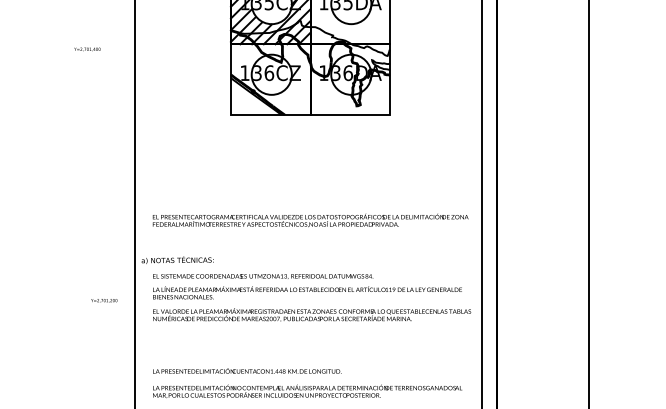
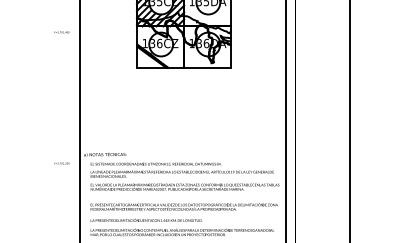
text: (86, 49) -> (61, 32), moved
text: (309, 219) -> (183, 206), moved
text: (103, 300) -> (61, 163), moved

